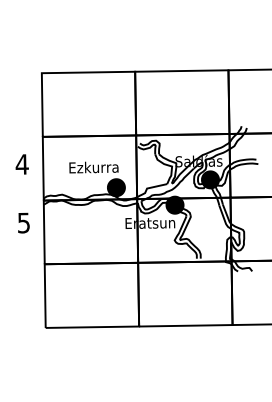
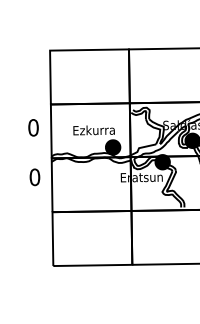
text: (21, 164) -> (32, 127), 4 -> 0
text: (23, 222) -> (34, 176), 5 -> 0

